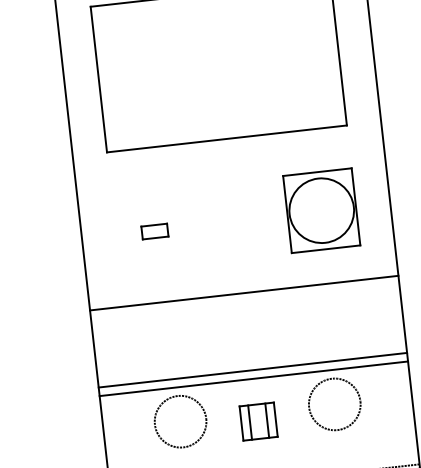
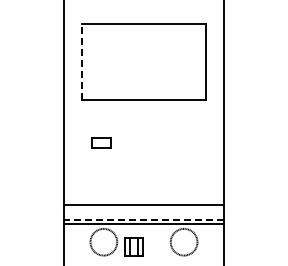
line: (98, 79) -> (81, 61), solid -> dashed
part: (321, 209) -> (188, 141), removed
part: (154, 230) -> (101, 142), size x1.4
line: (243, 292) -> (143, 204), moved
line: (251, 369) -> (143, 219), solid -> dashed
part: (257, 421) -> (133, 246), moved

